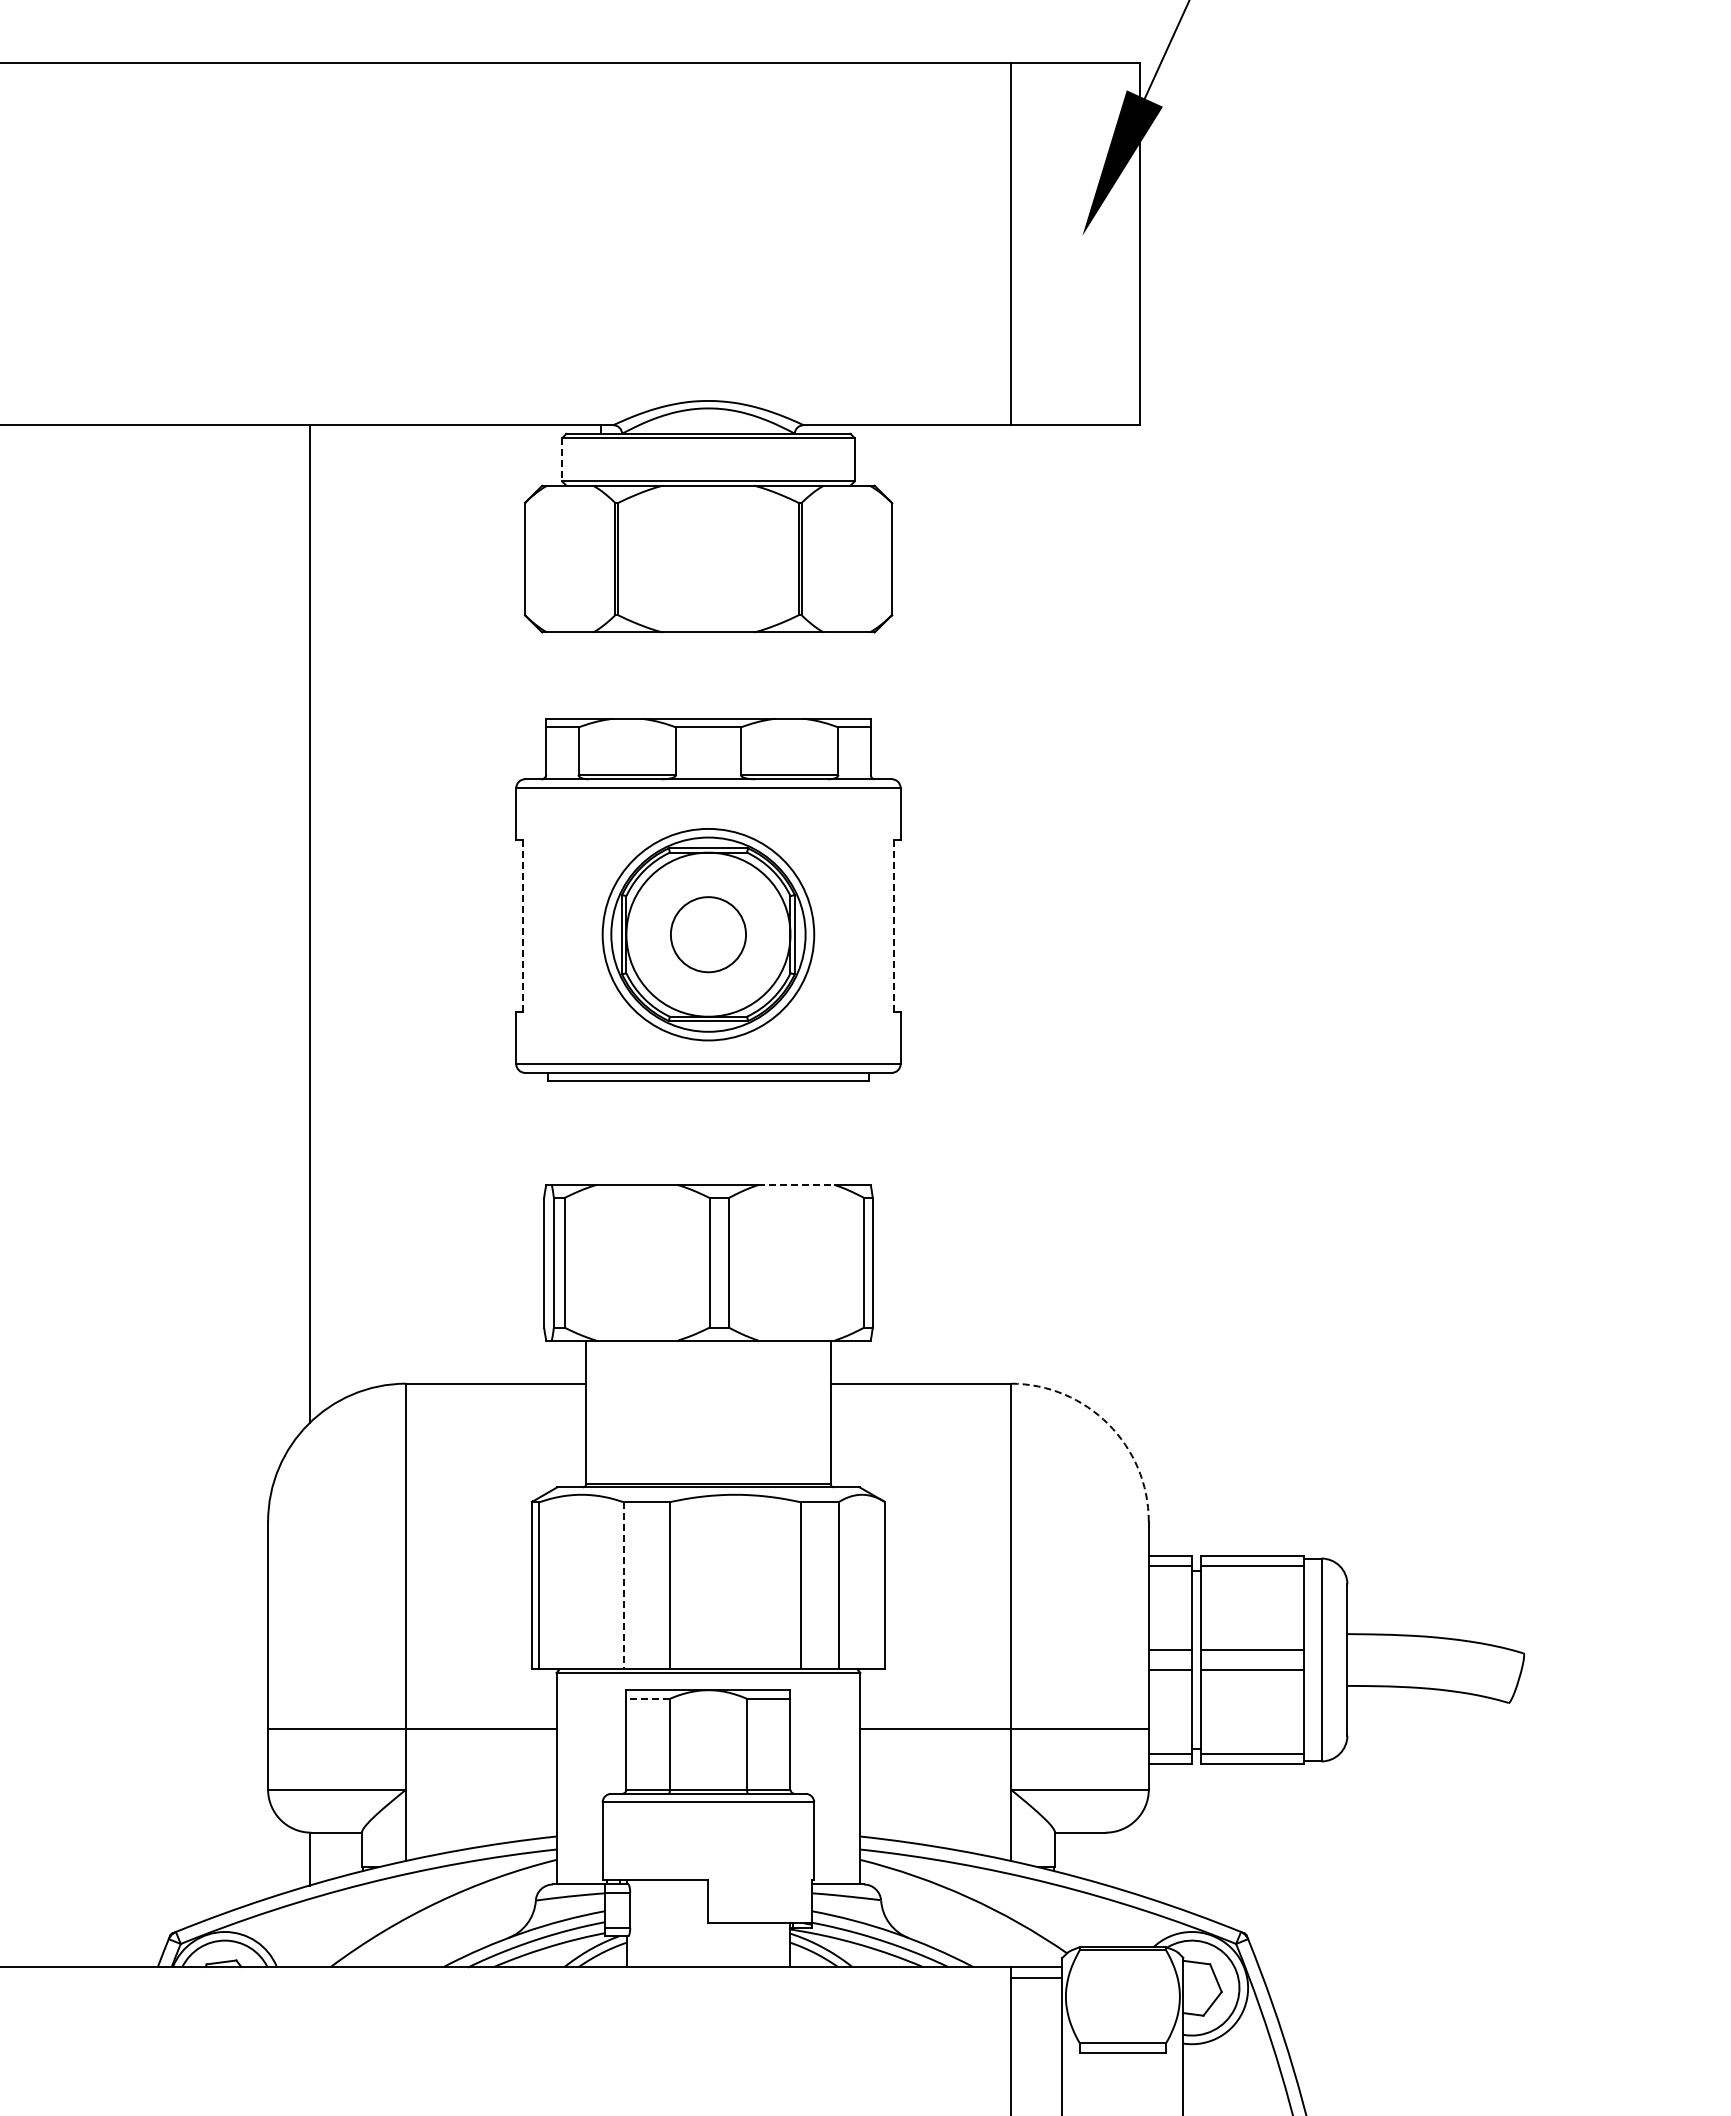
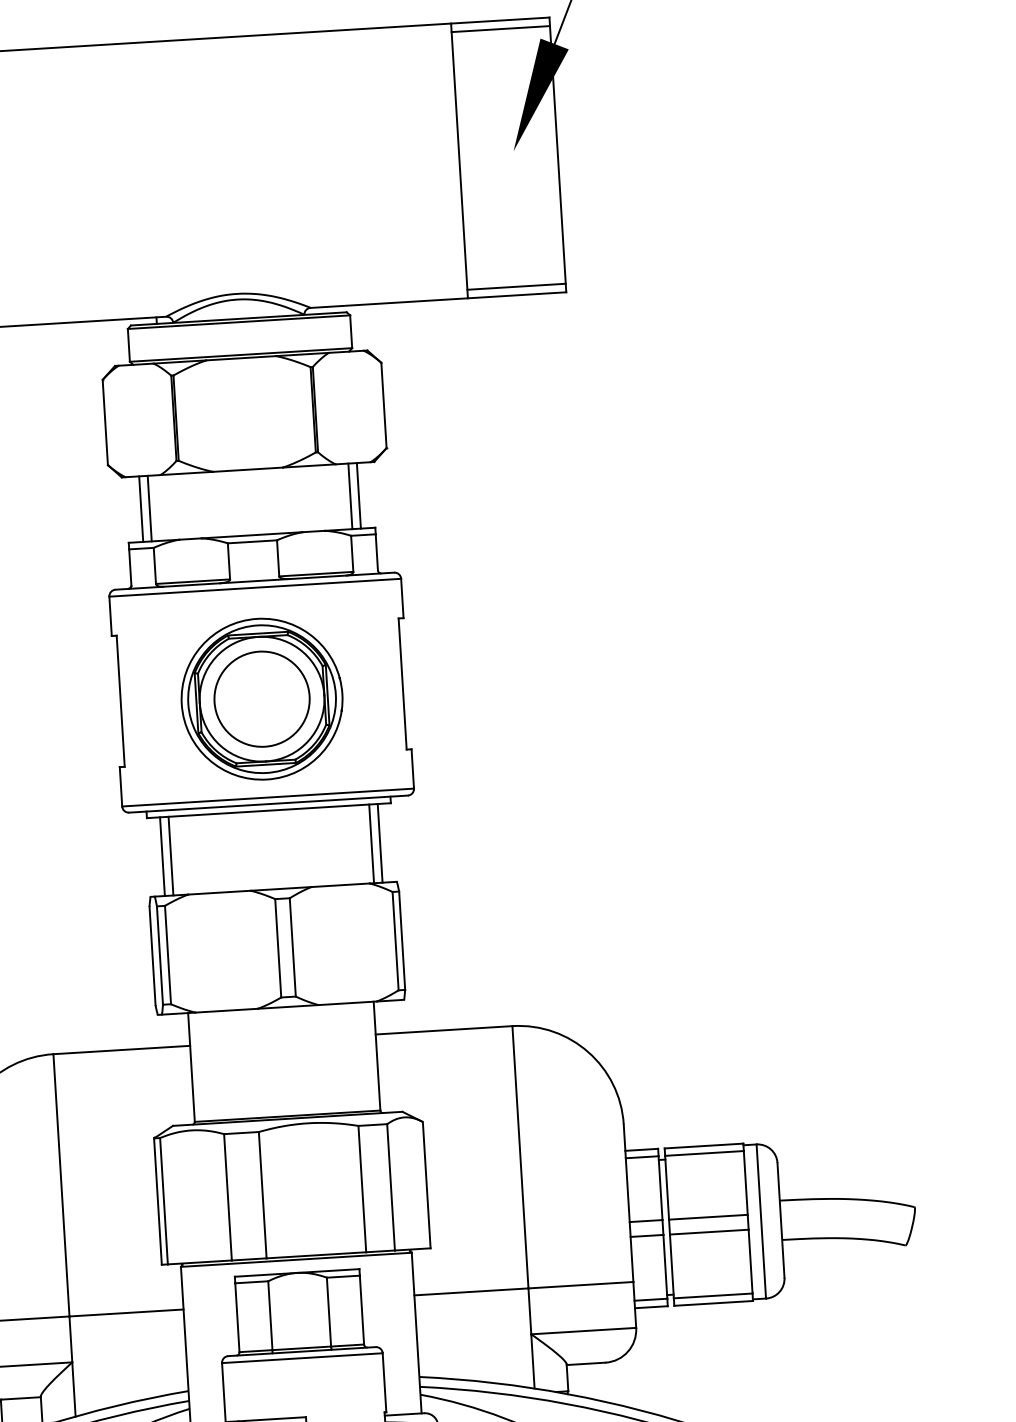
line: (1075, 74) -> (500, 28), added
line: (1075, 414) -> (516, 287), added
line: (562, 459) -> (129, 345), dashed -> solid
line: (565, 675) -> (141, 509), added
line: (576, 675) -> (149, 508), added
line: (840, 675) -> (350, 496), added
line: (851, 675) -> (358, 495), added
line: (894, 925) -> (402, 683), dashed -> solid
line: (522, 926) -> (120, 701), dashed -> solid
circle: (708, 934) -> (262, 699), size x1.67
line: (565, 1133) -> (162, 856), added
line: (576, 1133) -> (171, 856), added
line: (840, 1133) -> (371, 844), added
line: (851, 1133) -> (379, 843), added
line: (797, 1185) -> (341, 885), dashed -> solid
arc: (1108, 1424) -> (588, 1052), dashed -> solid
line: (623, 1585) -> (227, 1197), dashed -> solid
line: (648, 1698) -> (252, 1282), dashed -> solid

